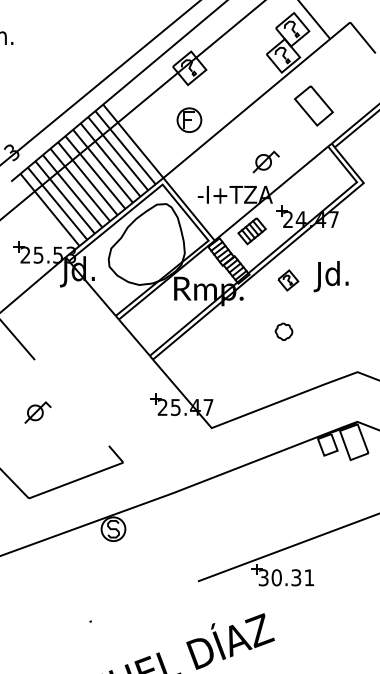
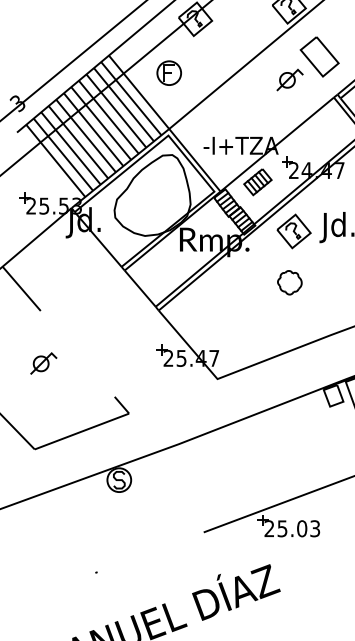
part: (189, 119) -> (169, 72), moved
part: (265, 161) -> (289, 79), moved
part: (288, 280) -> (294, 231), size x1.67
part: (283, 331) -> (289, 282), size x1.43
text: (286, 577) -> (292, 528), 30.31 -> 25.03

